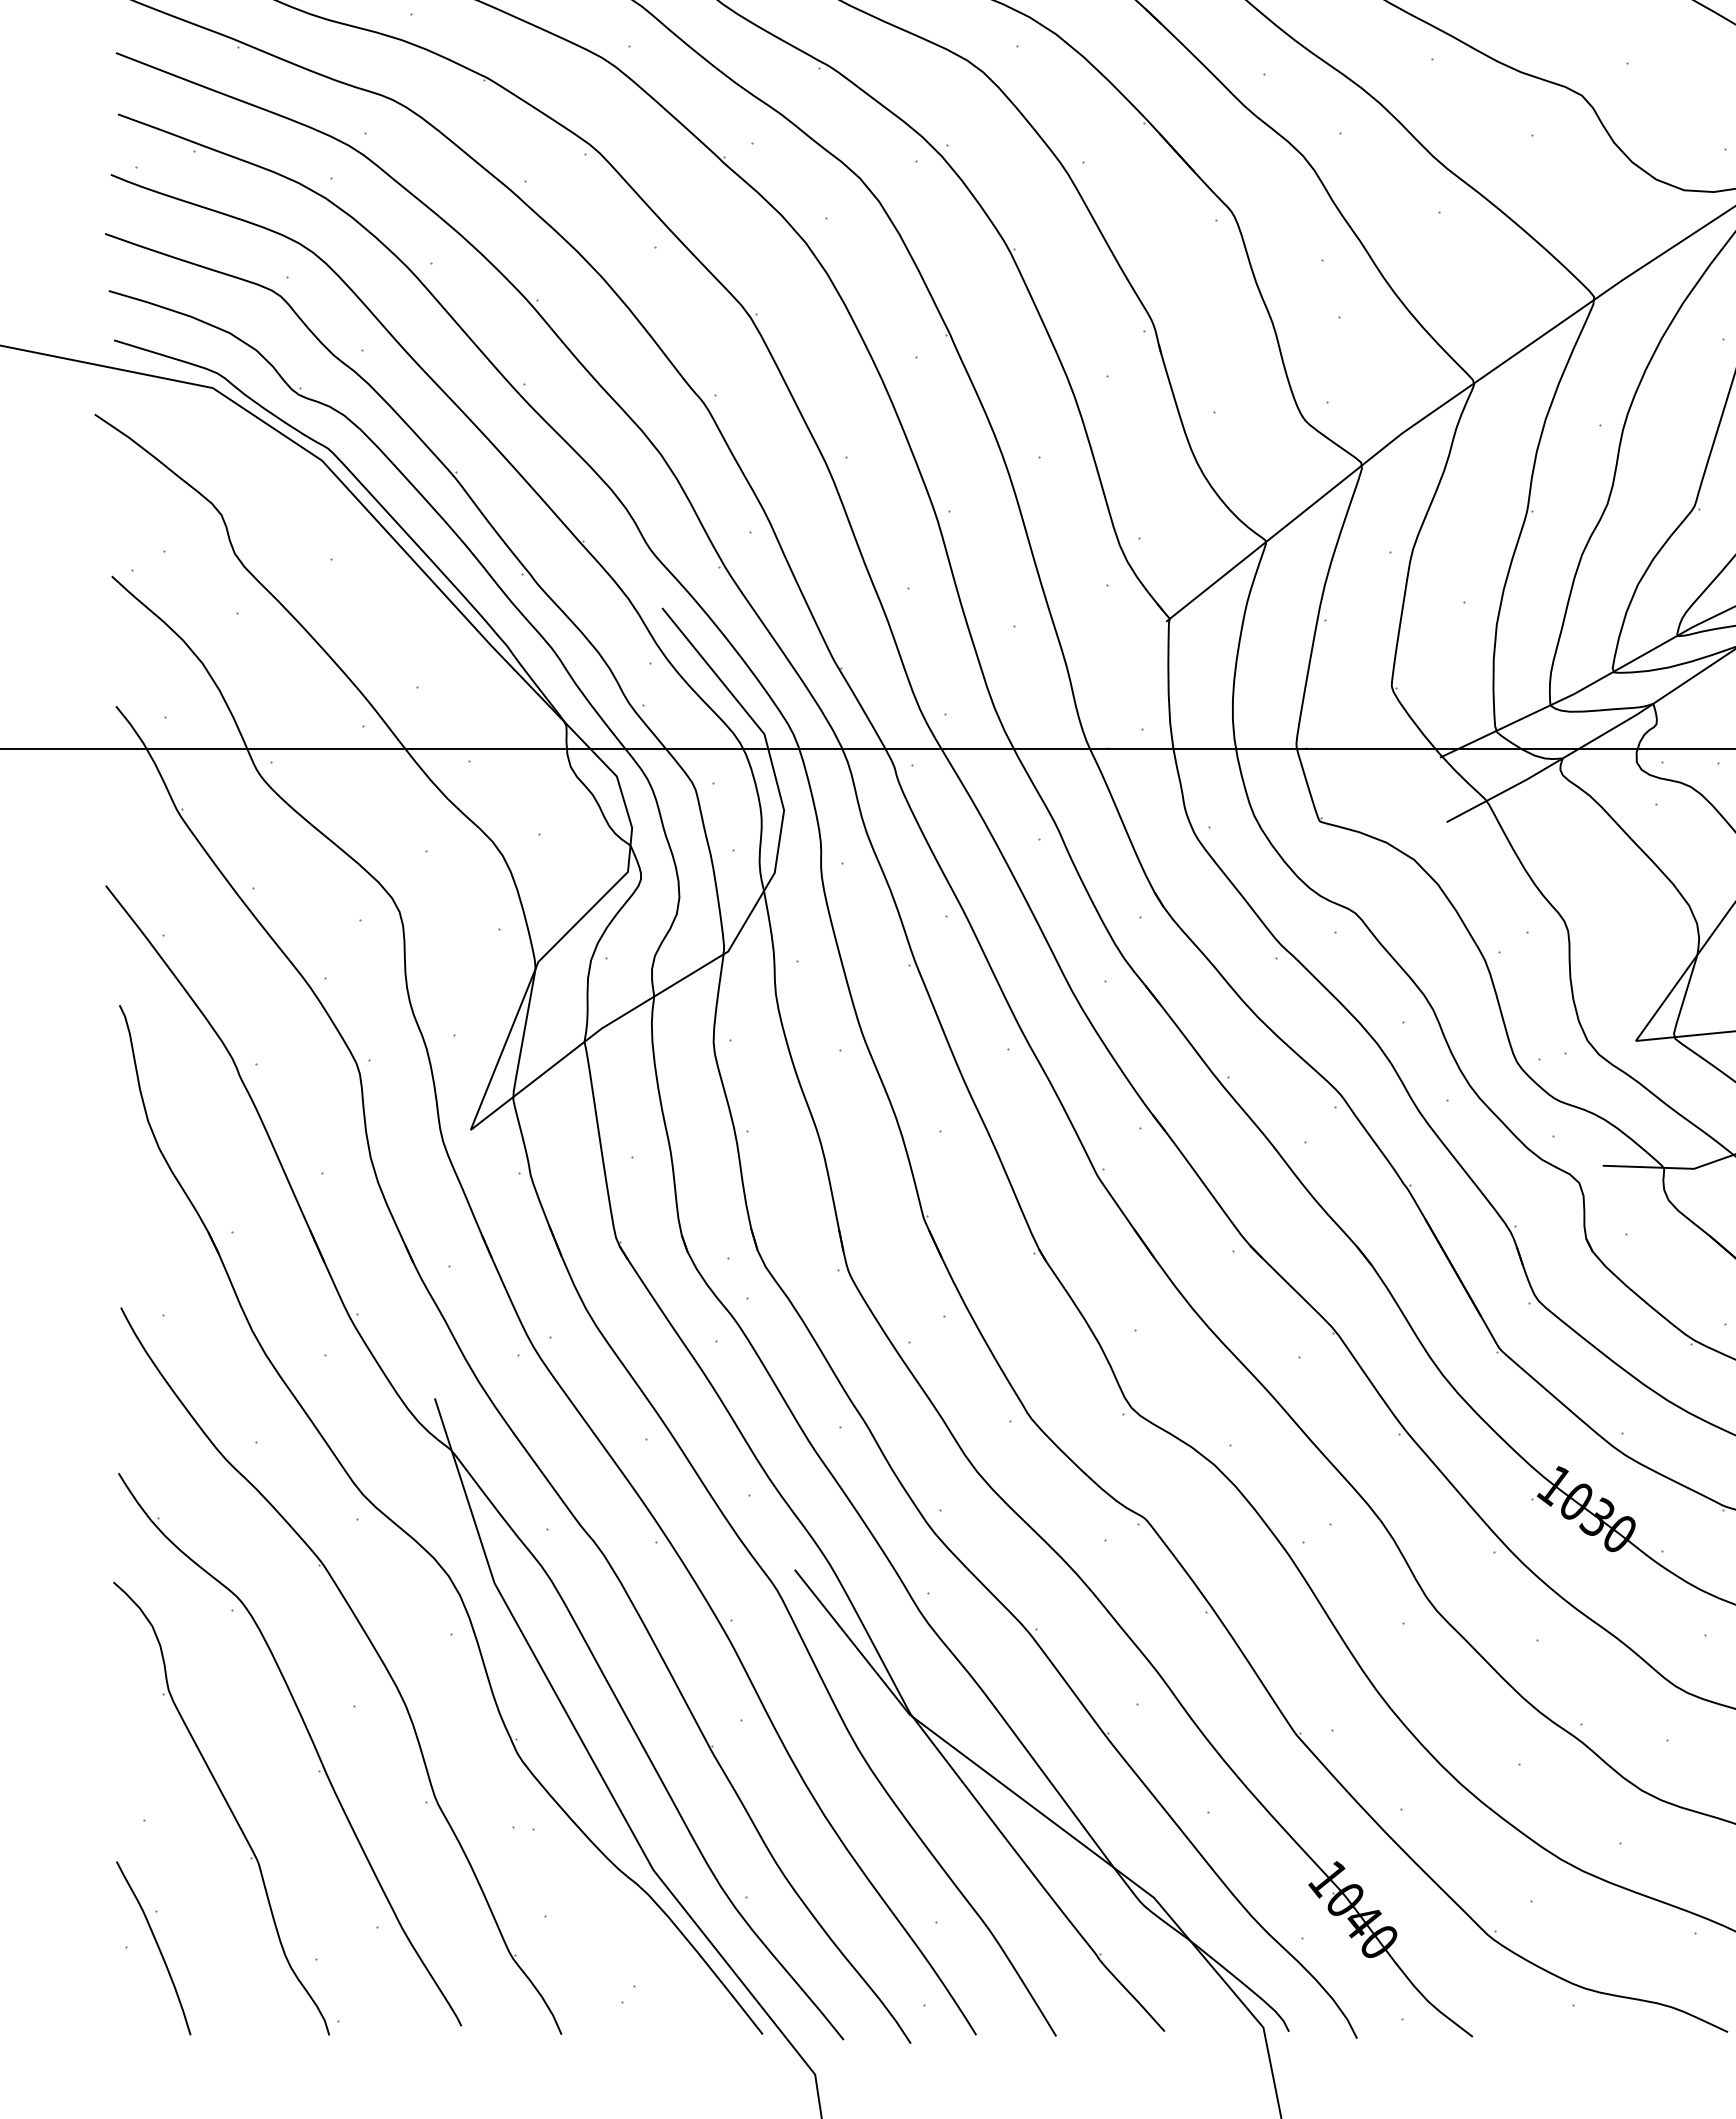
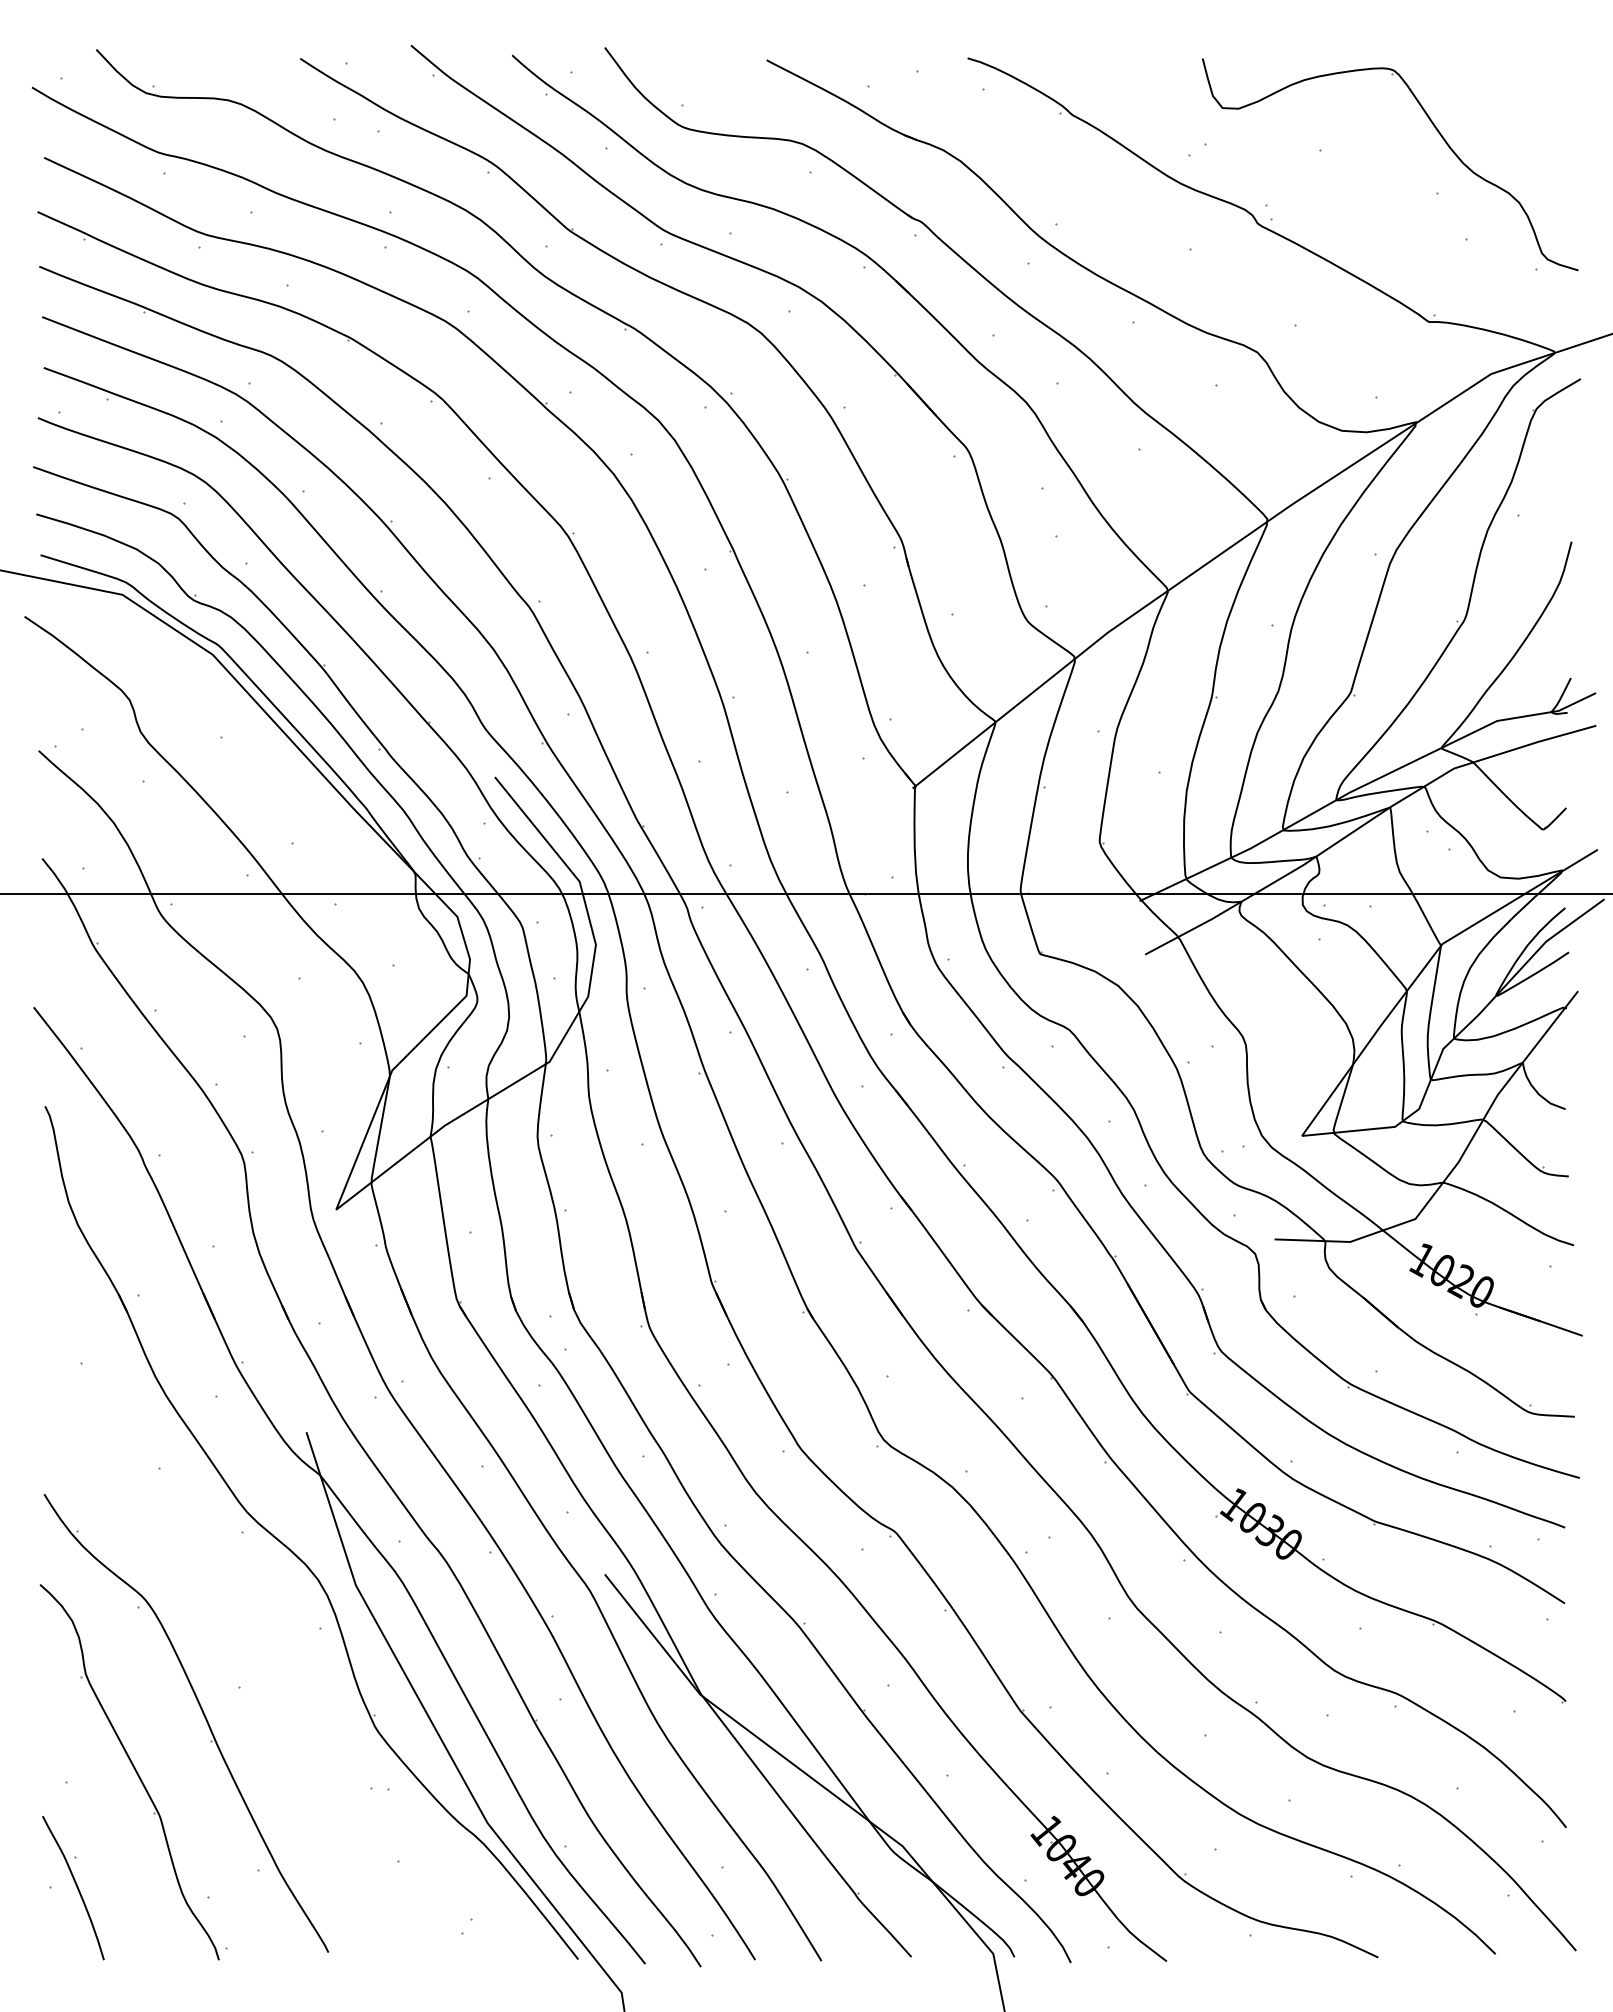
part: (372, 1647) -> (254, 1638), removed

